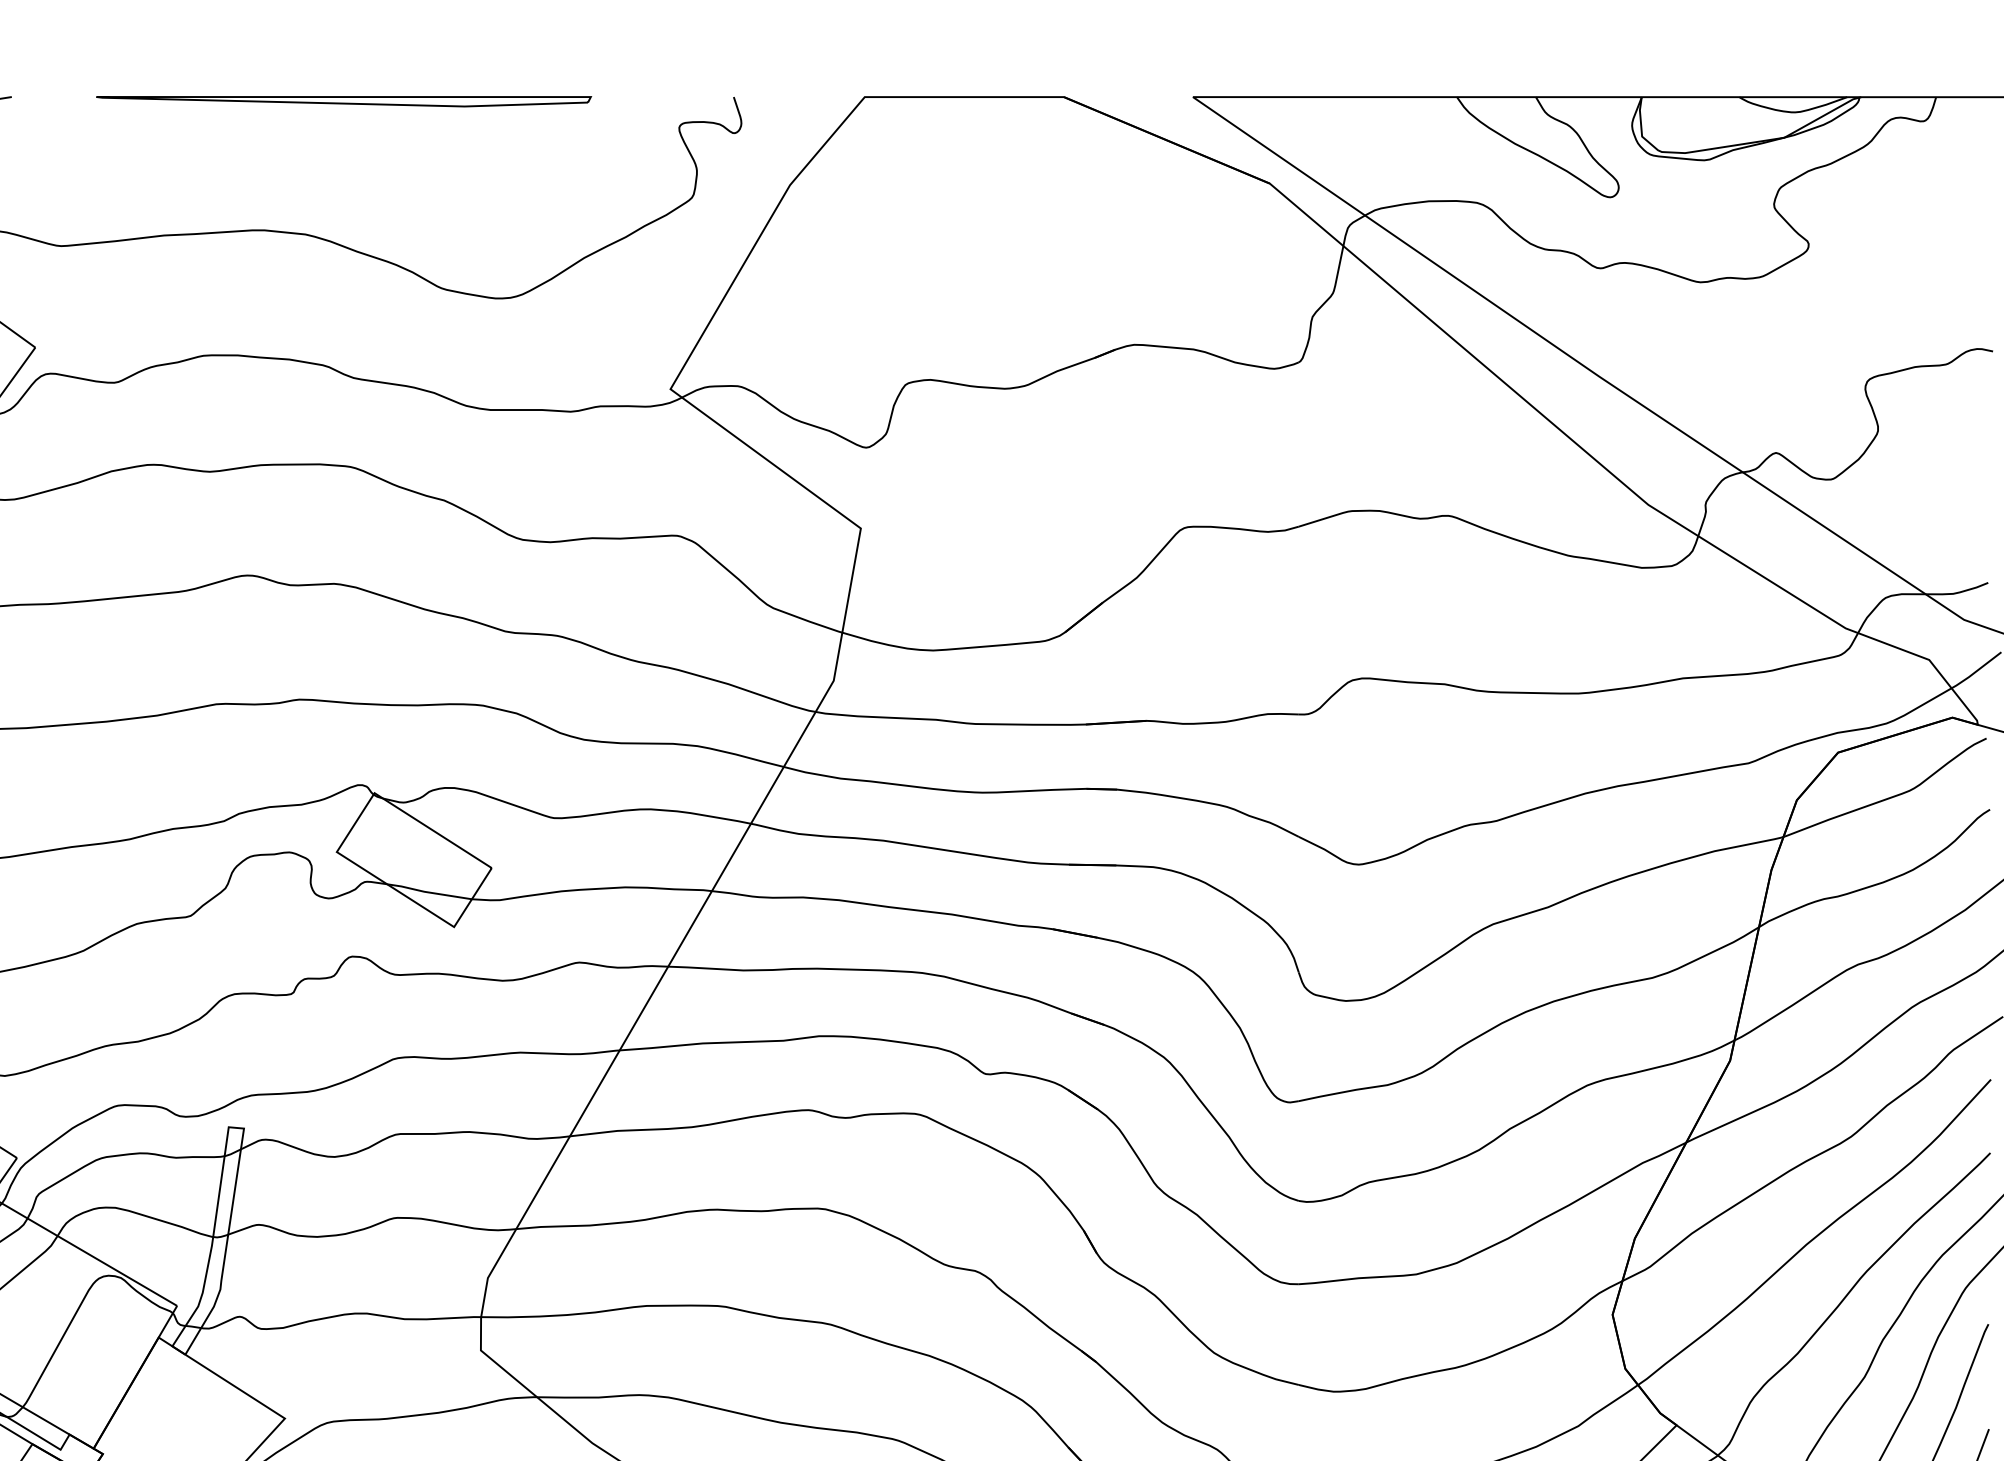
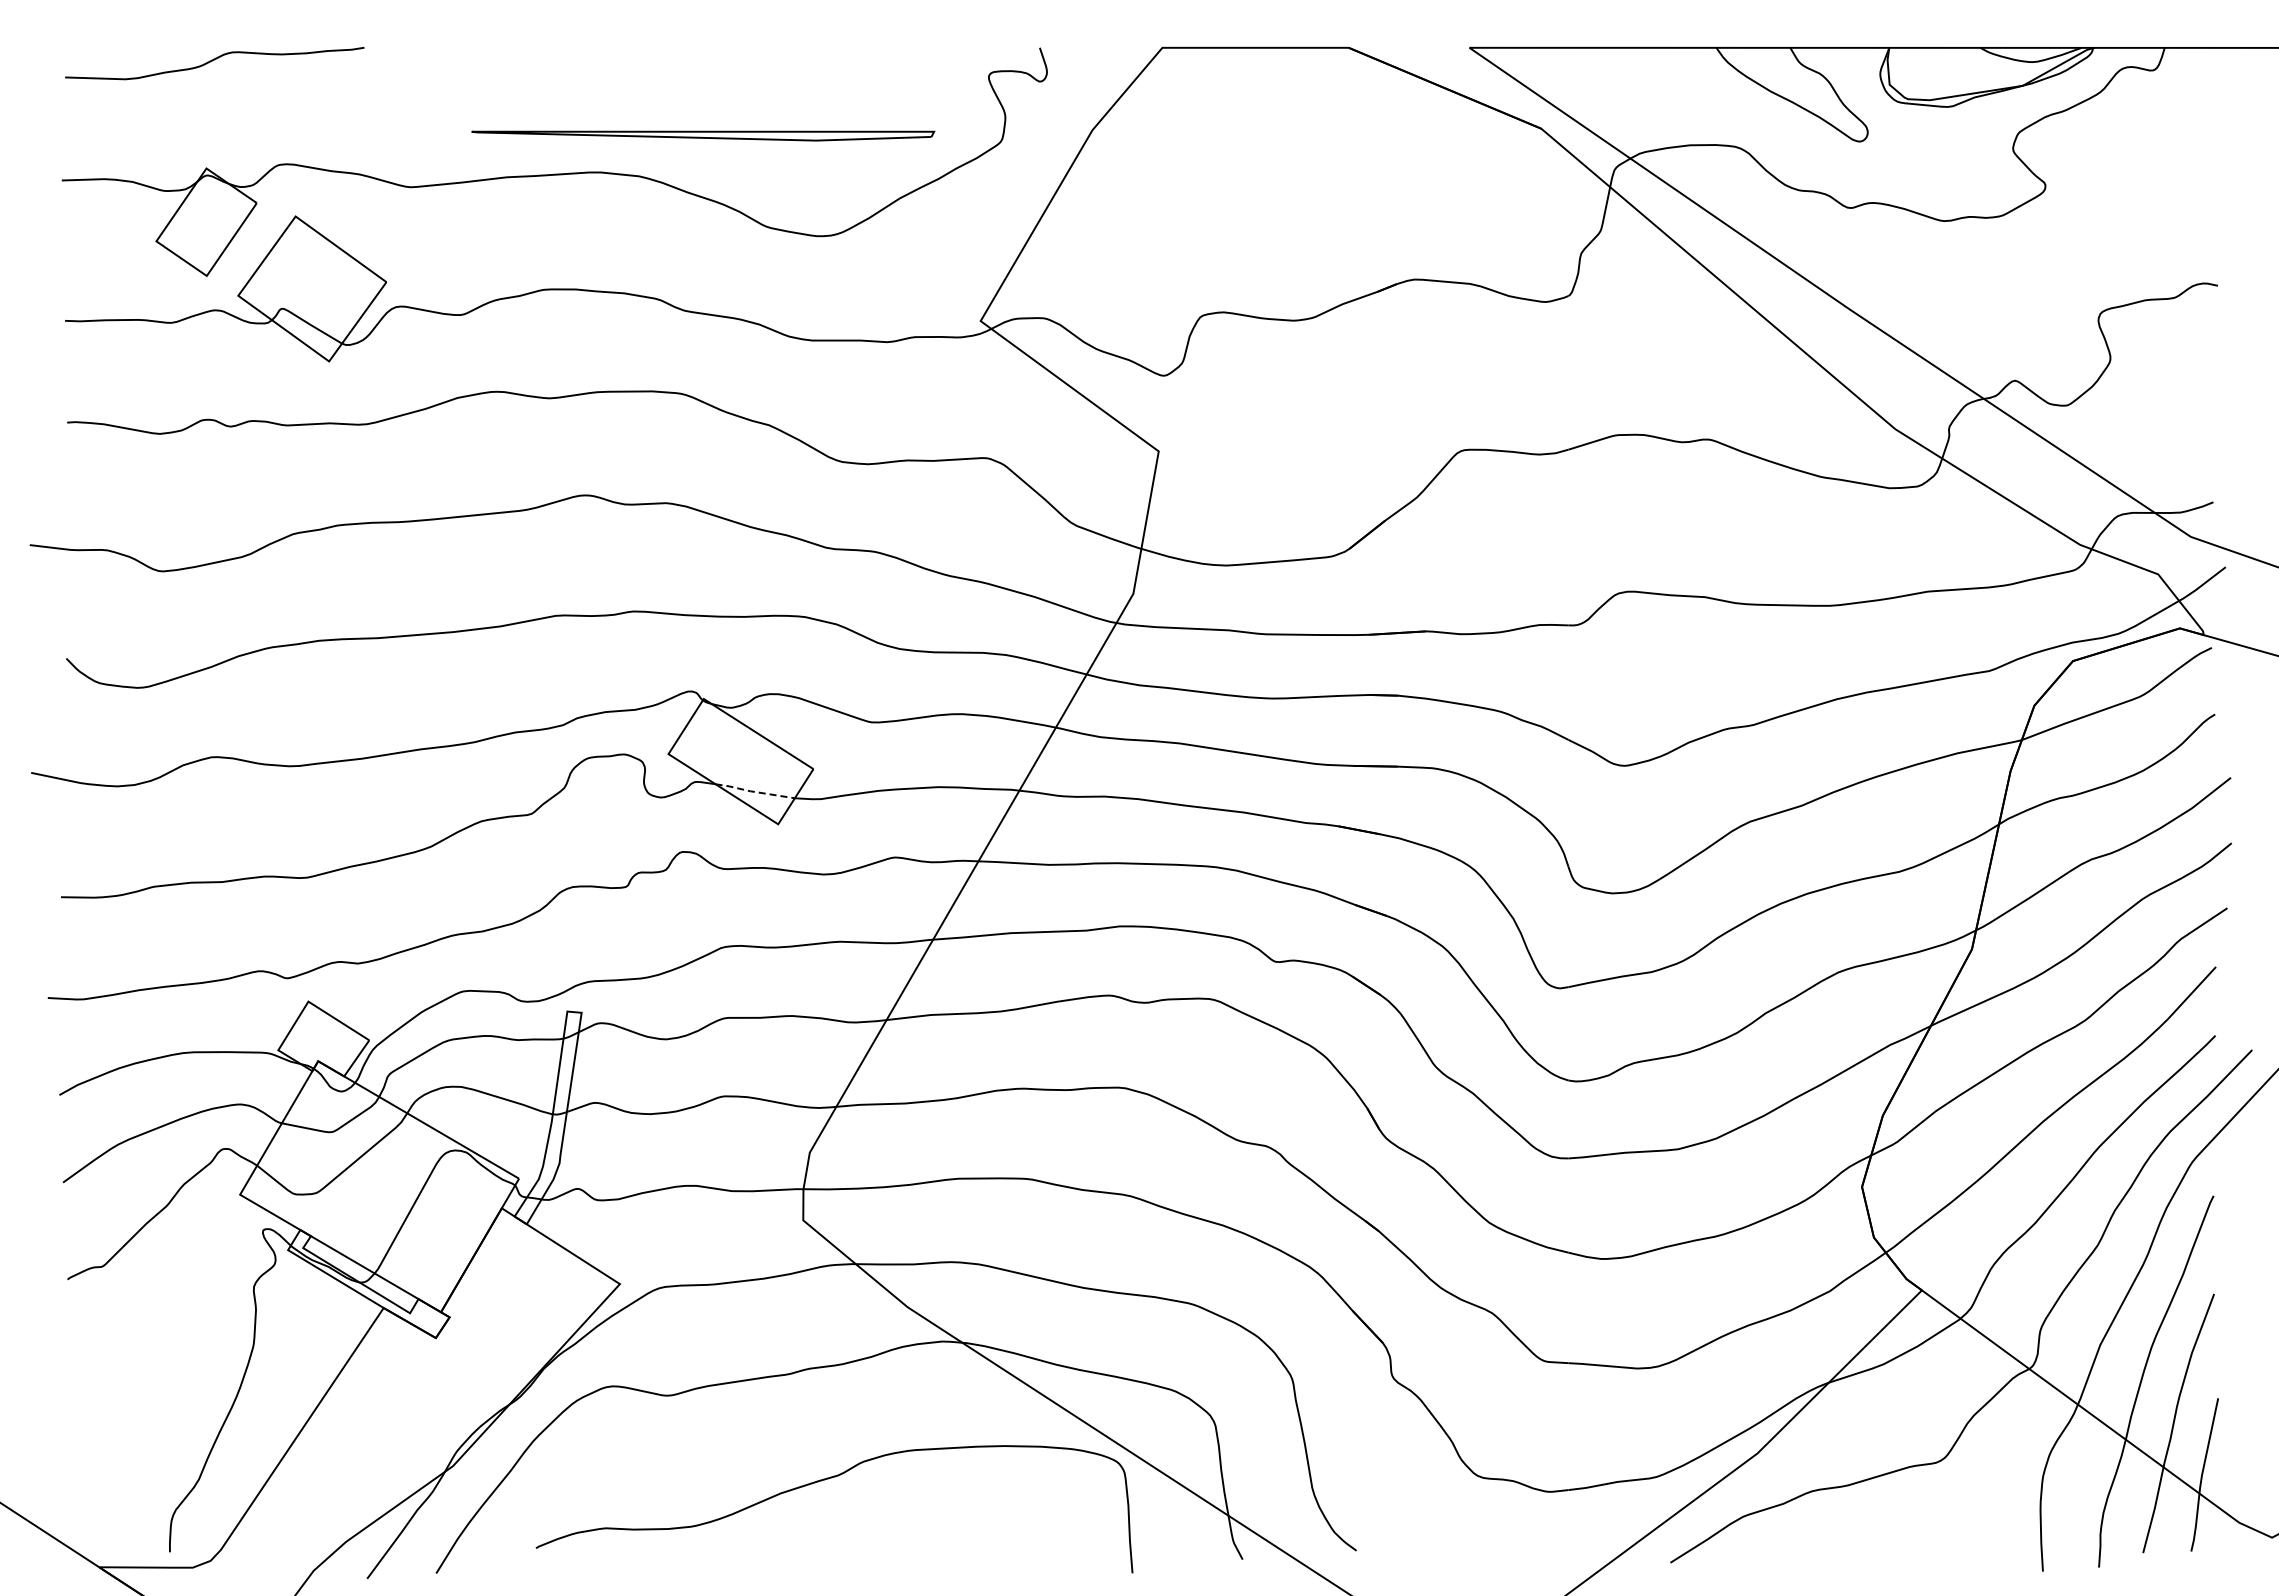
part: (344, 101) -> (703, 135), moved
line: (428, 892) -> (754, 791), solid -> dashed

